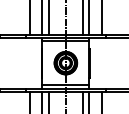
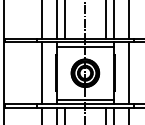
line: (30, 62) -> (42, 72), added
line: (101, 62) -> (128, 72), added

